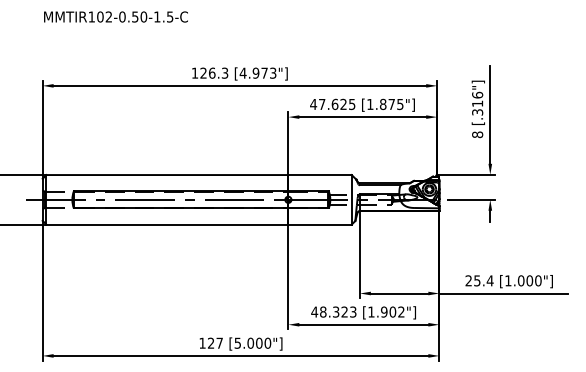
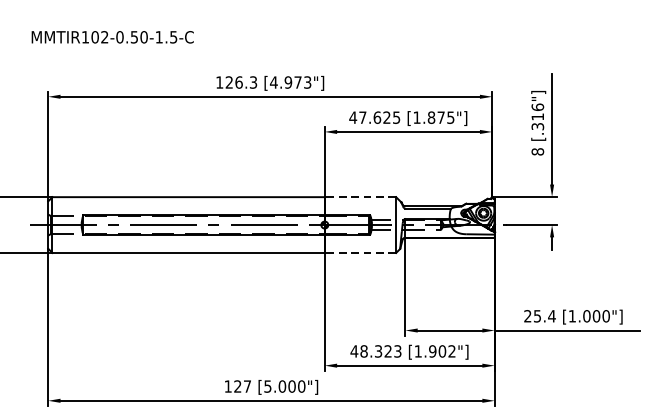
text: (115, 16) -> (112, 36), moved
line: (320, 175) -> (360, 197), solid -> dashed
line: (320, 224) -> (360, 252), solid -> dashed

